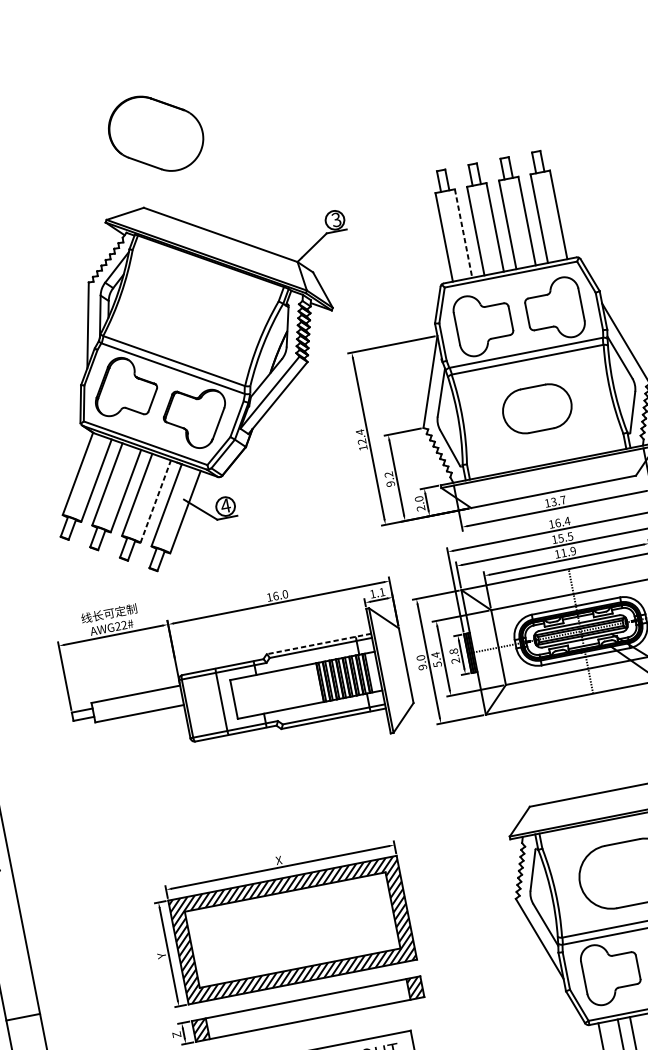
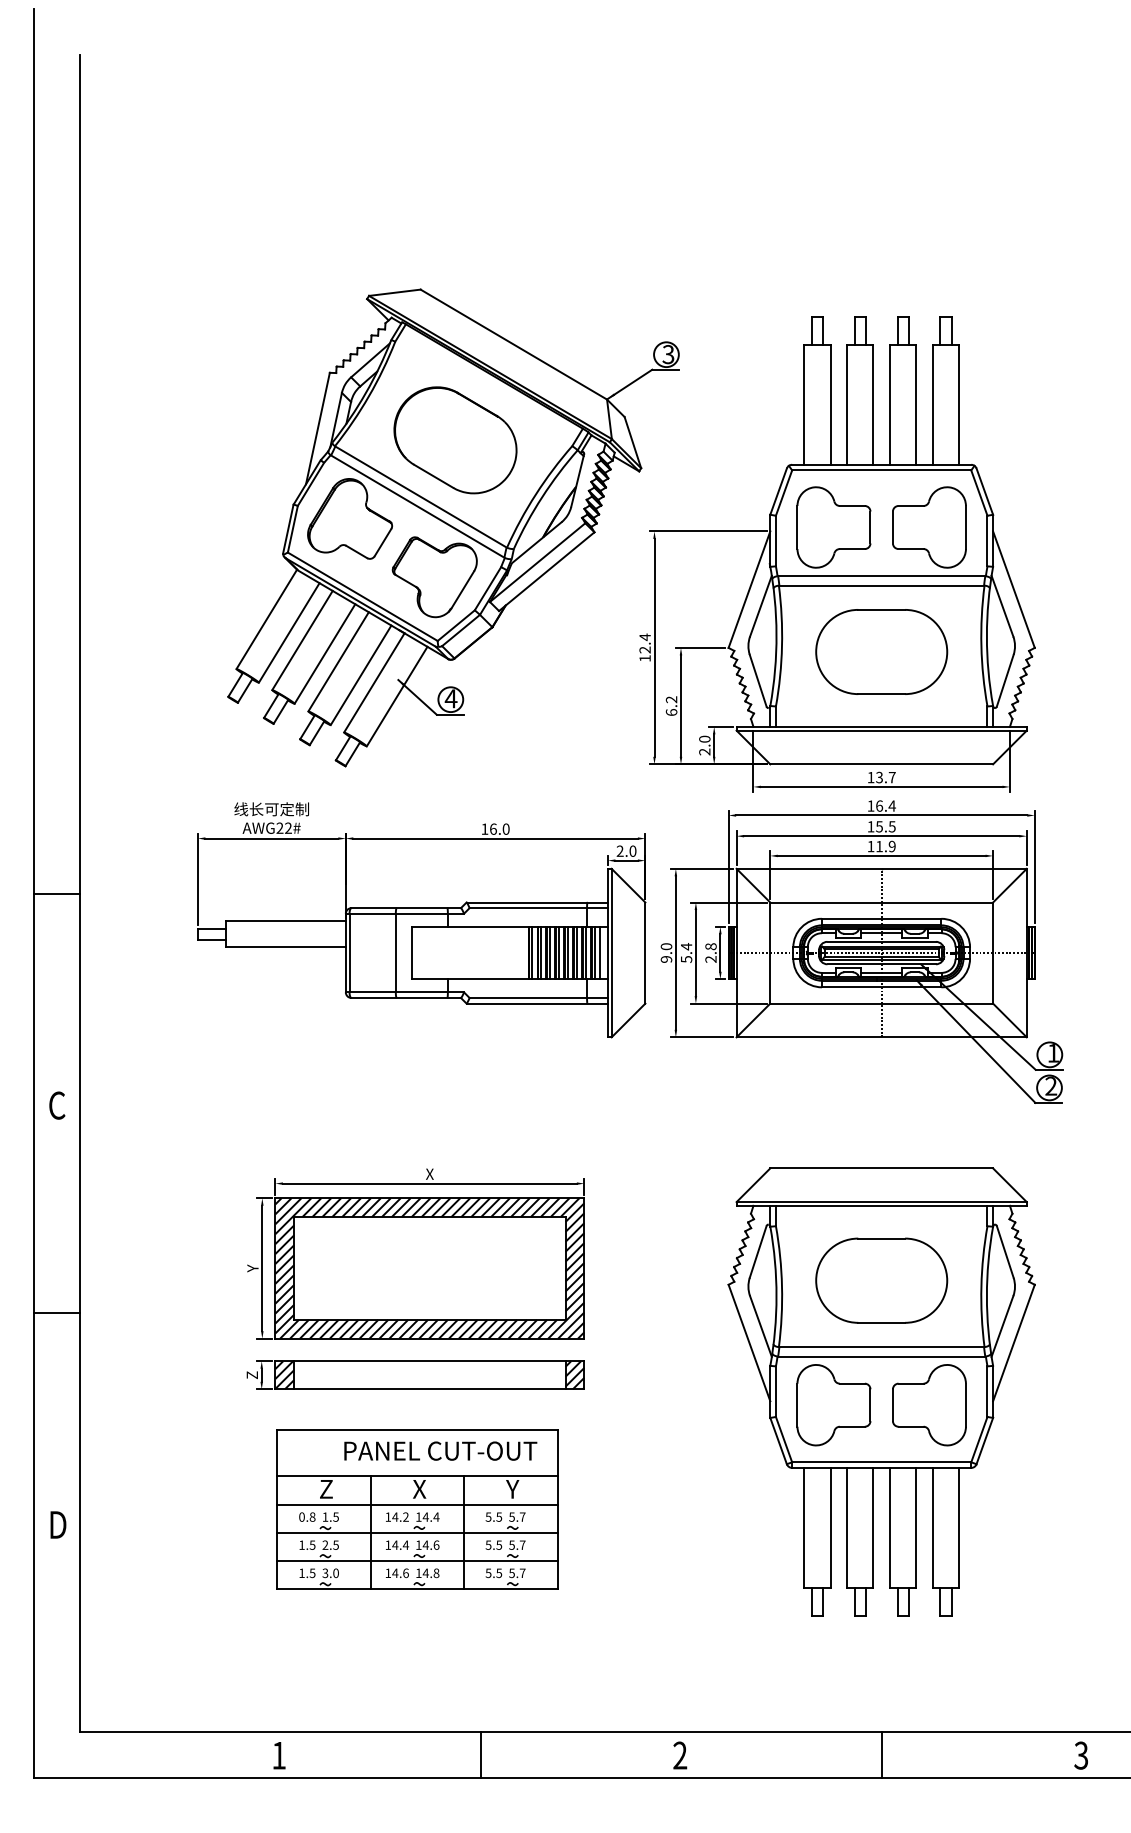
part: (156, 133) -> (455, 440), moved
line: (463, 233) -> (830, 404), dashed -> solid
part: (537, 408) -> (881, 651), size x1.43
text: (390, 484) -> (671, 712), 9.2 -> 6.2
line: (155, 500) -> (361, 674), dashed -> solid
text: (377, 592) -> (626, 850), 1.1 -> 2.0
line: (319, 643) -> (537, 902), dashed -> solid
line: (372, 671) -> (600, 952), added

